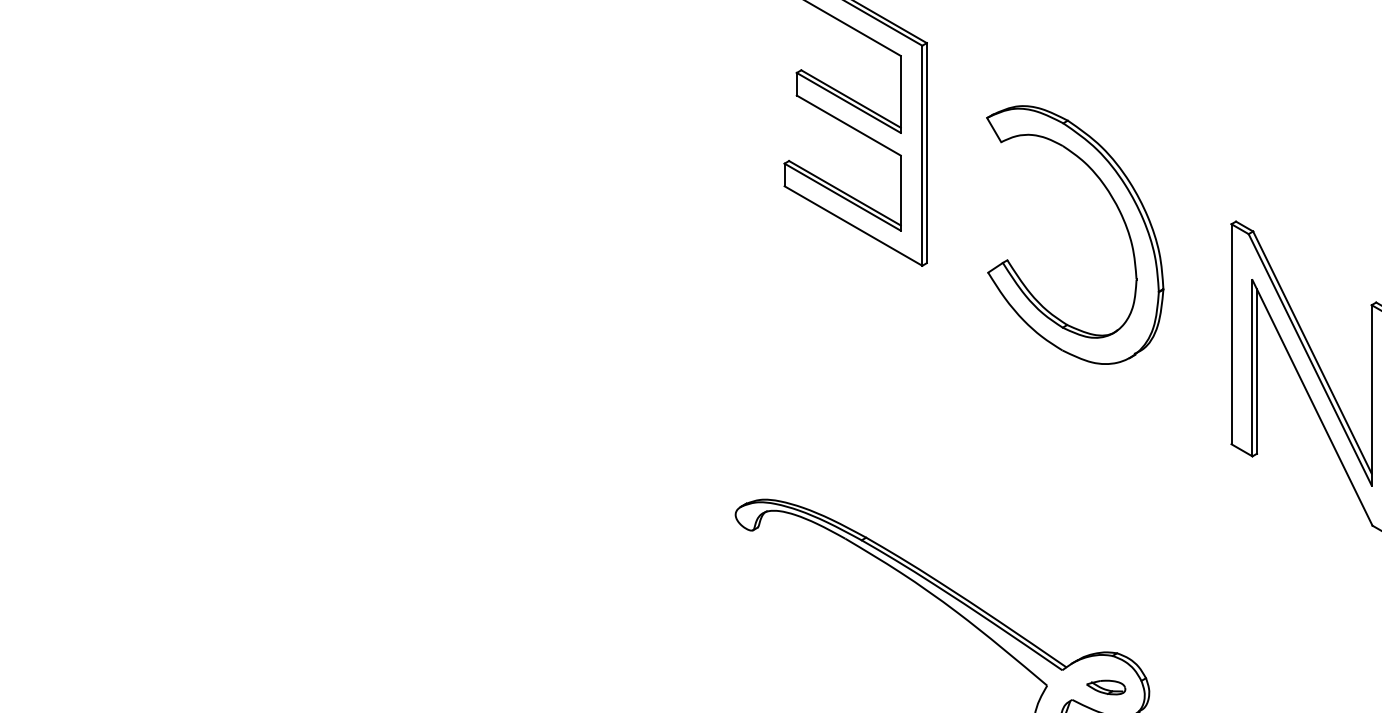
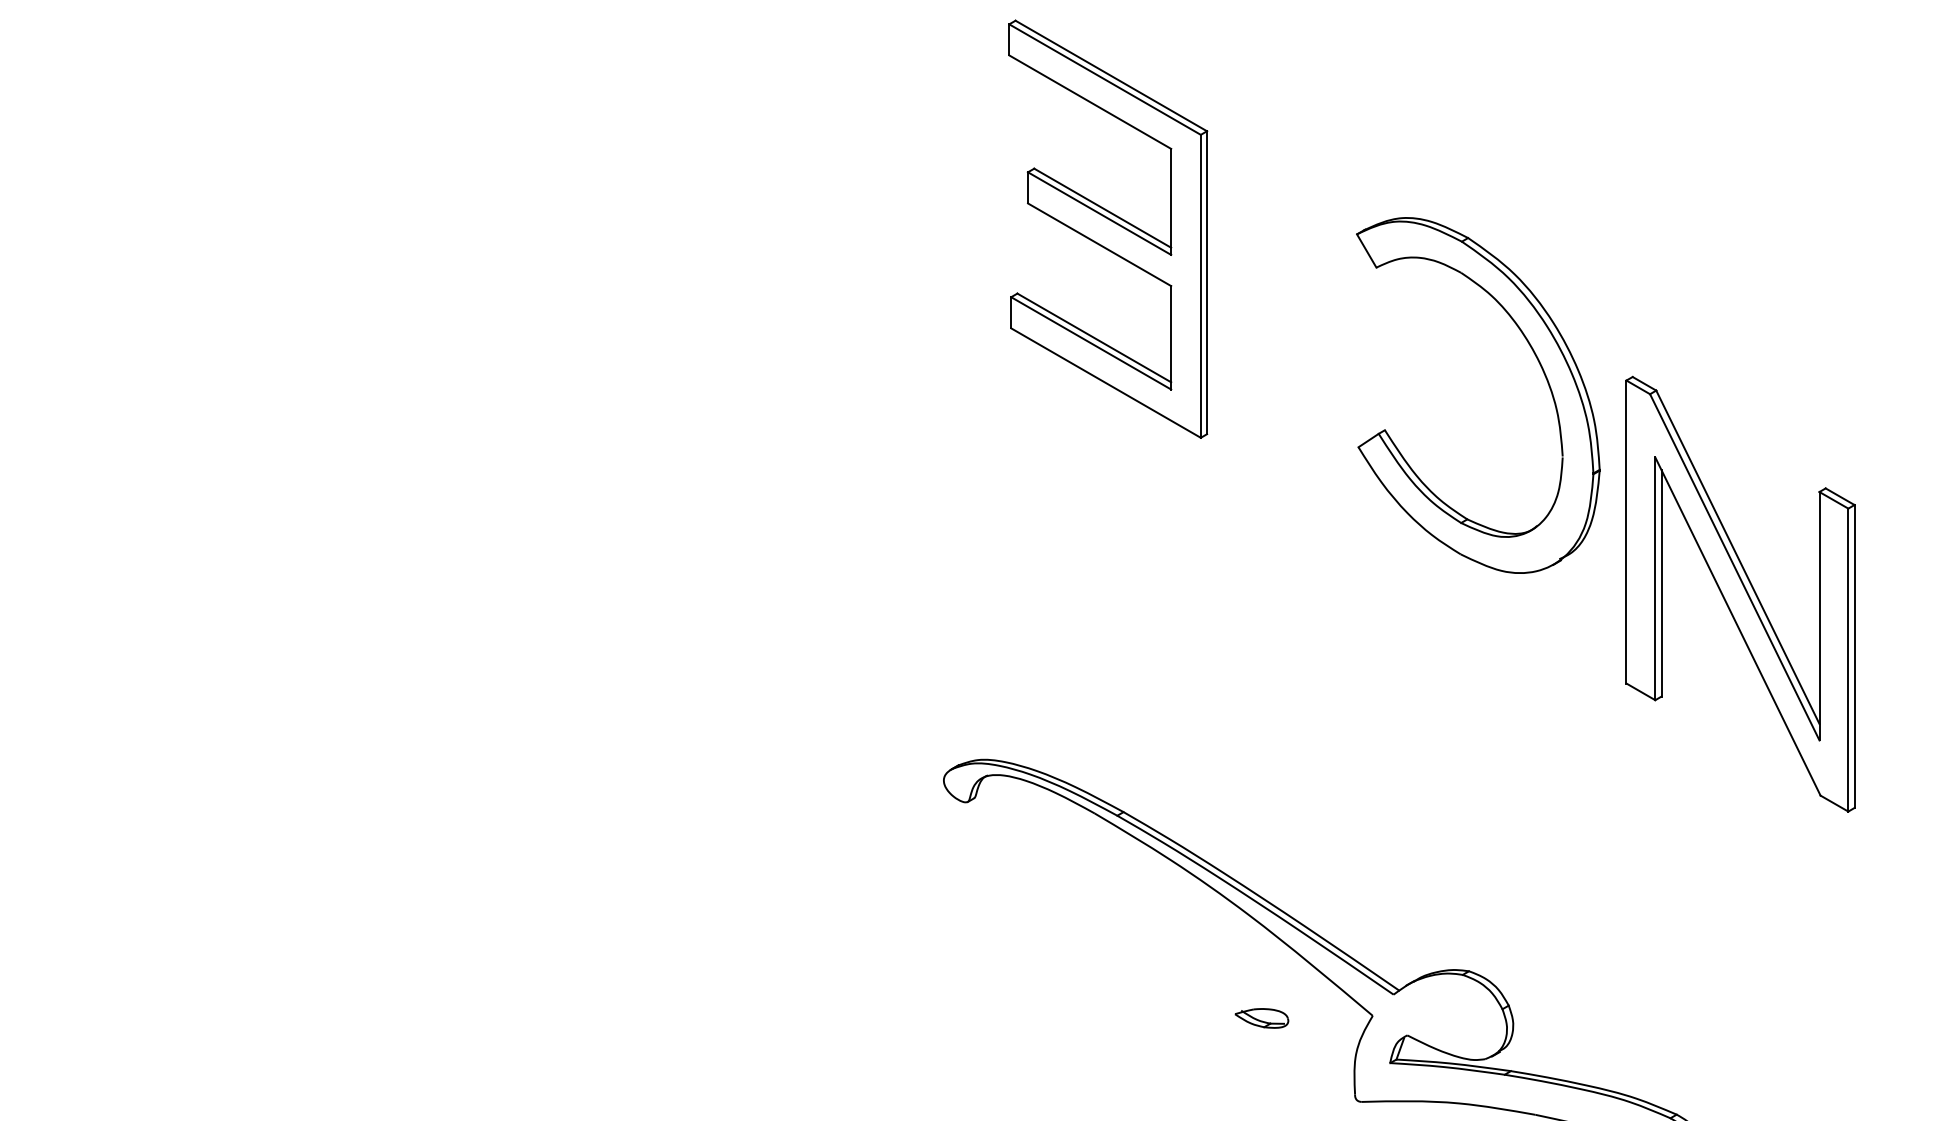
part: (1121, 216) -> (1541, 369), moved
part: (1105, 687) -> (1261, 1018), moved

